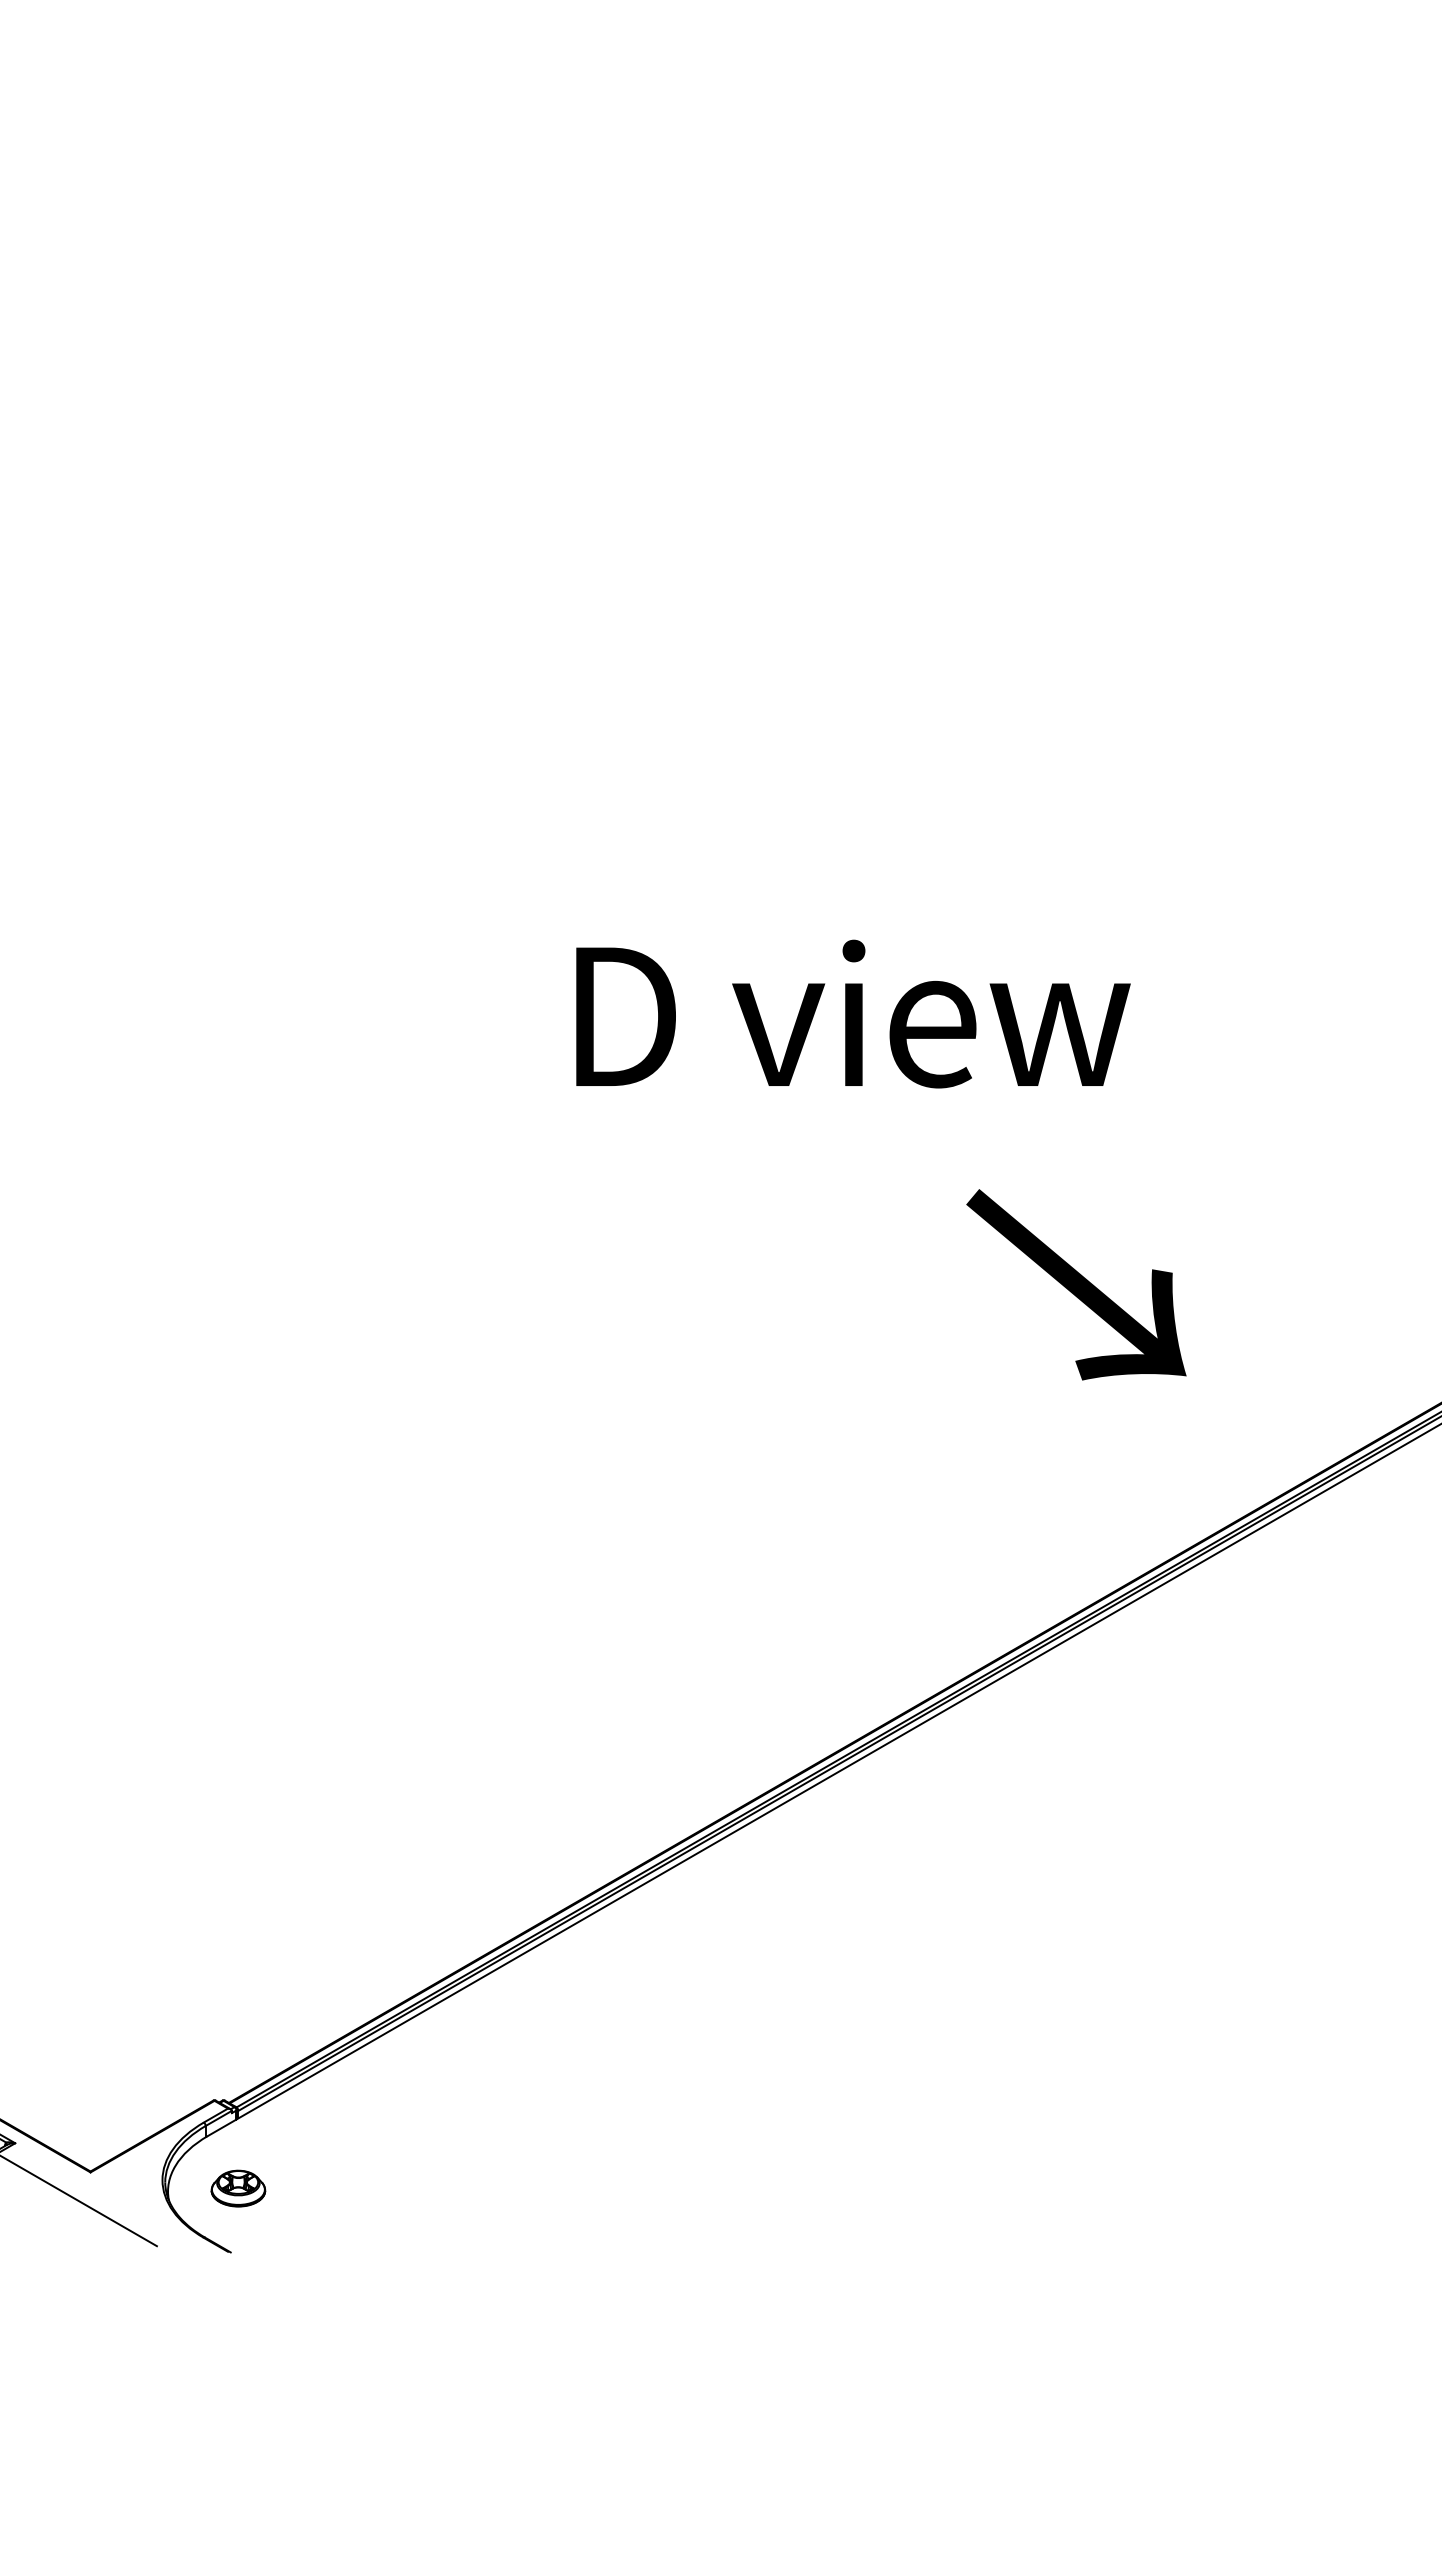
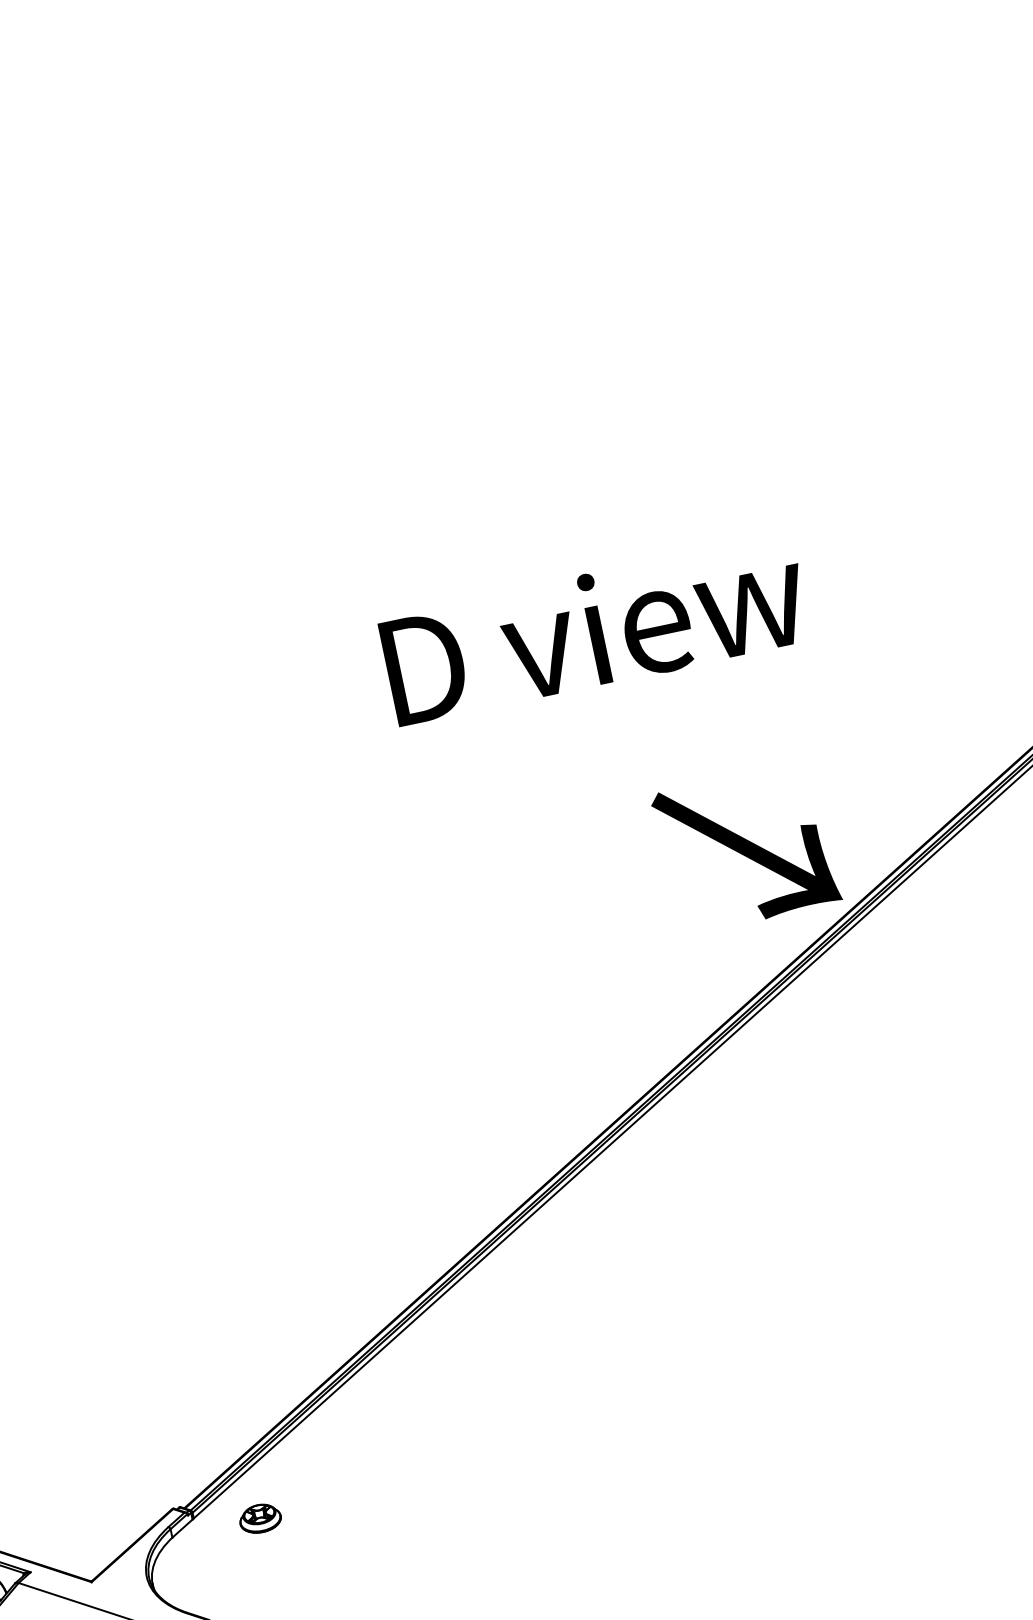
text: (853, 1013) -> (595, 629), moved
text: (1076, 1284) -> (746, 848), moved
part: (238, 2188) -> (260, 1518), moved

